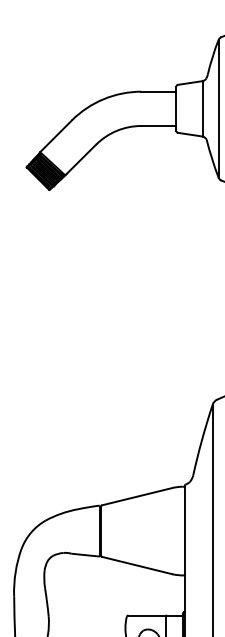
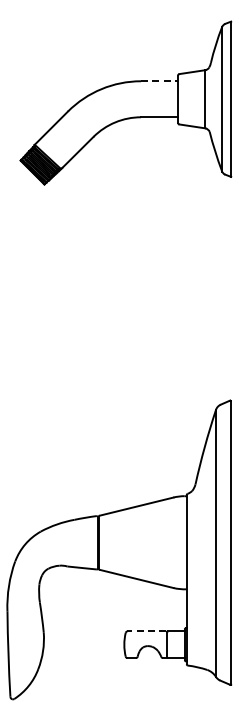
line: (158, 91) -> (159, 81), solid -> dashed
line: (146, 615) -> (146, 631), solid -> dashed

